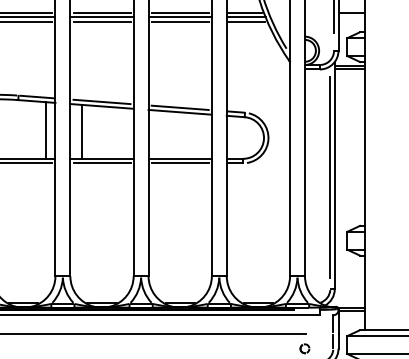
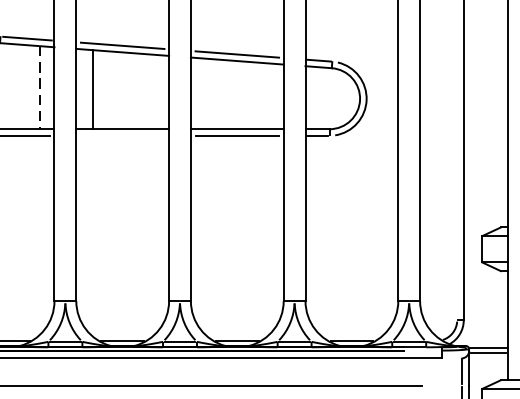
line: (45, 131) -> (39, 89), solid -> dashed
line: (101, 163) -> (121, 136), removed
line: (330, 177) -> (457, 156), removed

